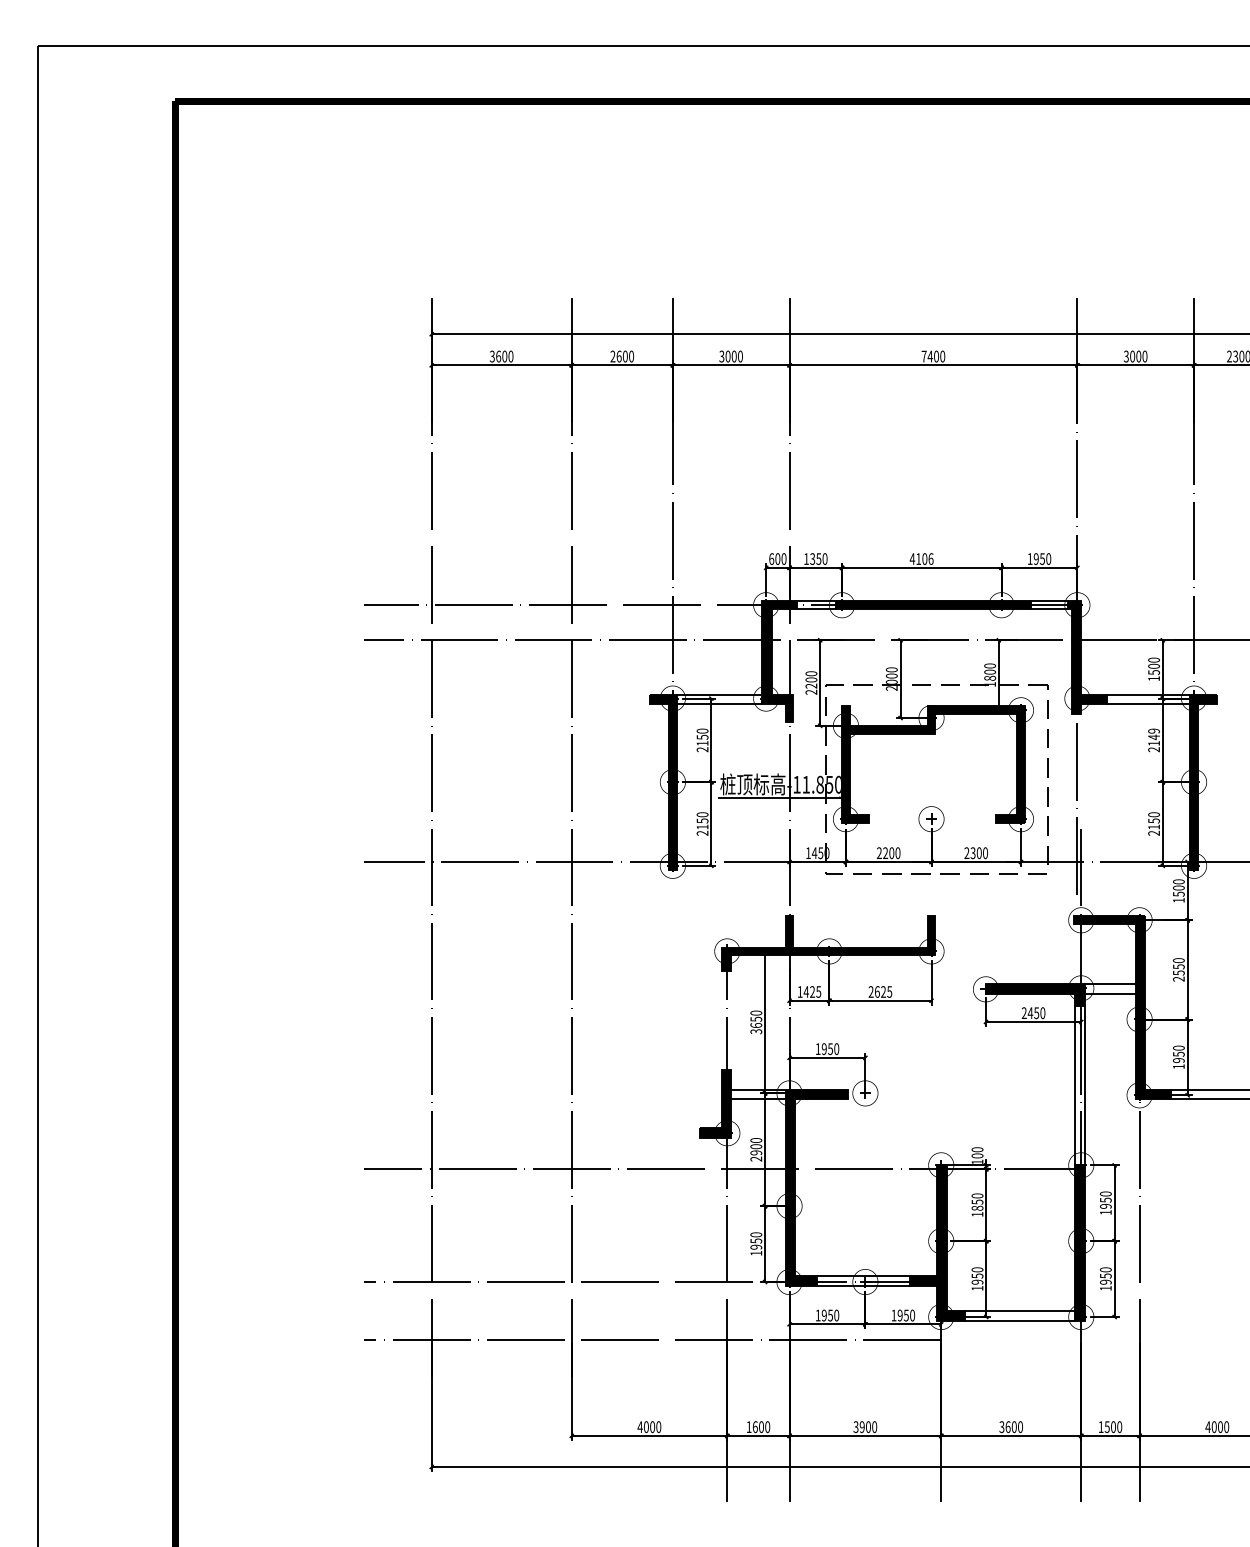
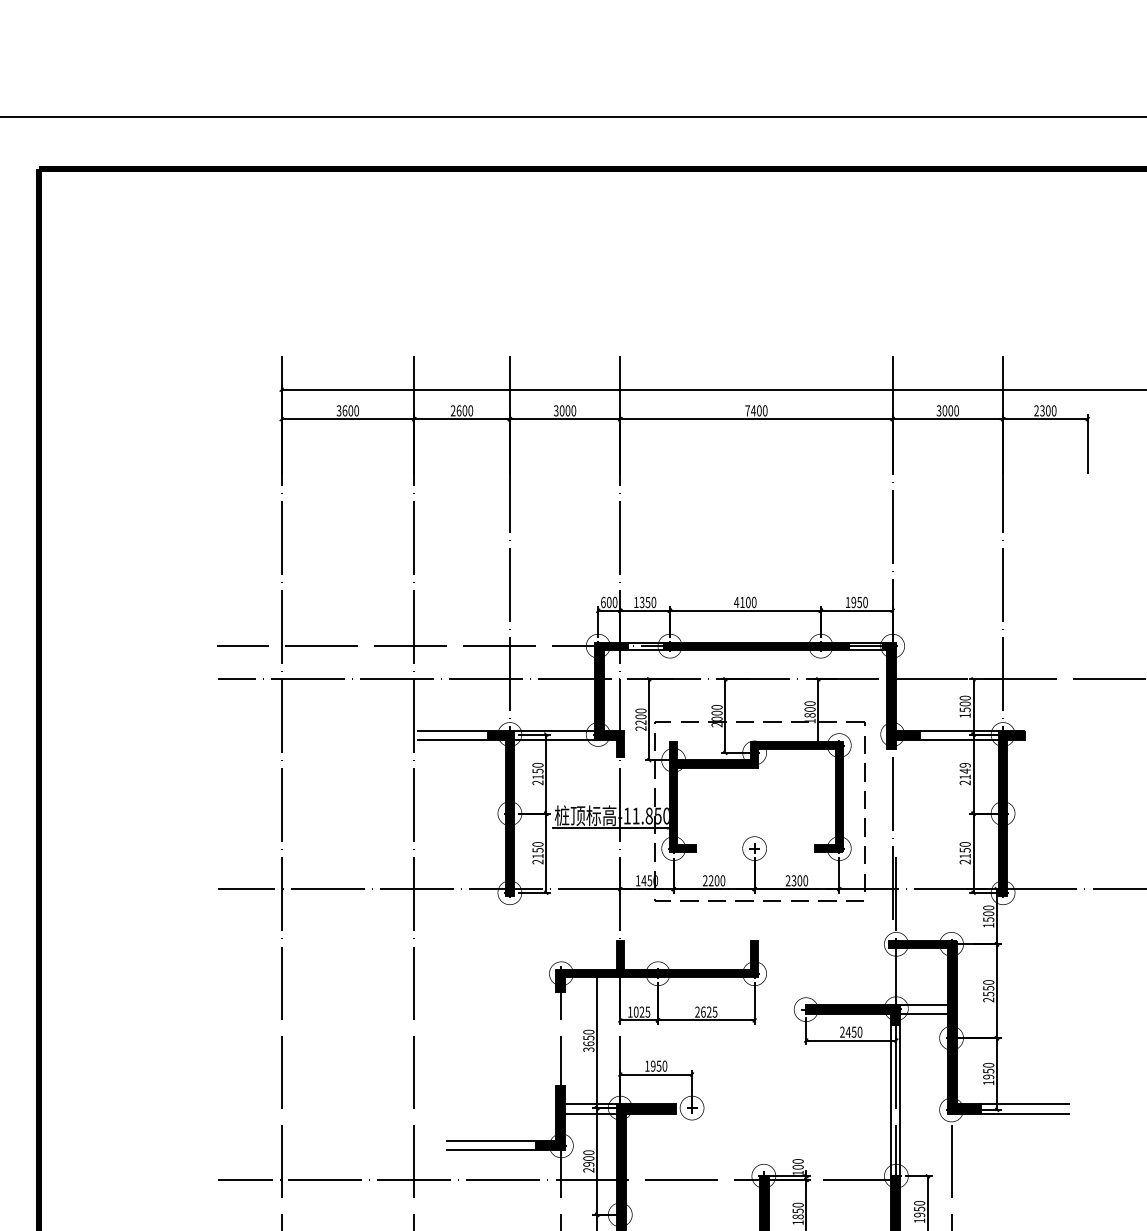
text: (930, 558) -> (753, 601), 4106 -> 4100
line: (612, 694) -> (452, 730), added
line: (612, 704) -> (452, 740), added
text: (806, 991) -> (636, 1011), 1425 -> 1025
line: (653, 1128) -> (491, 1141), added
line: (653, 1138) -> (491, 1150), added

